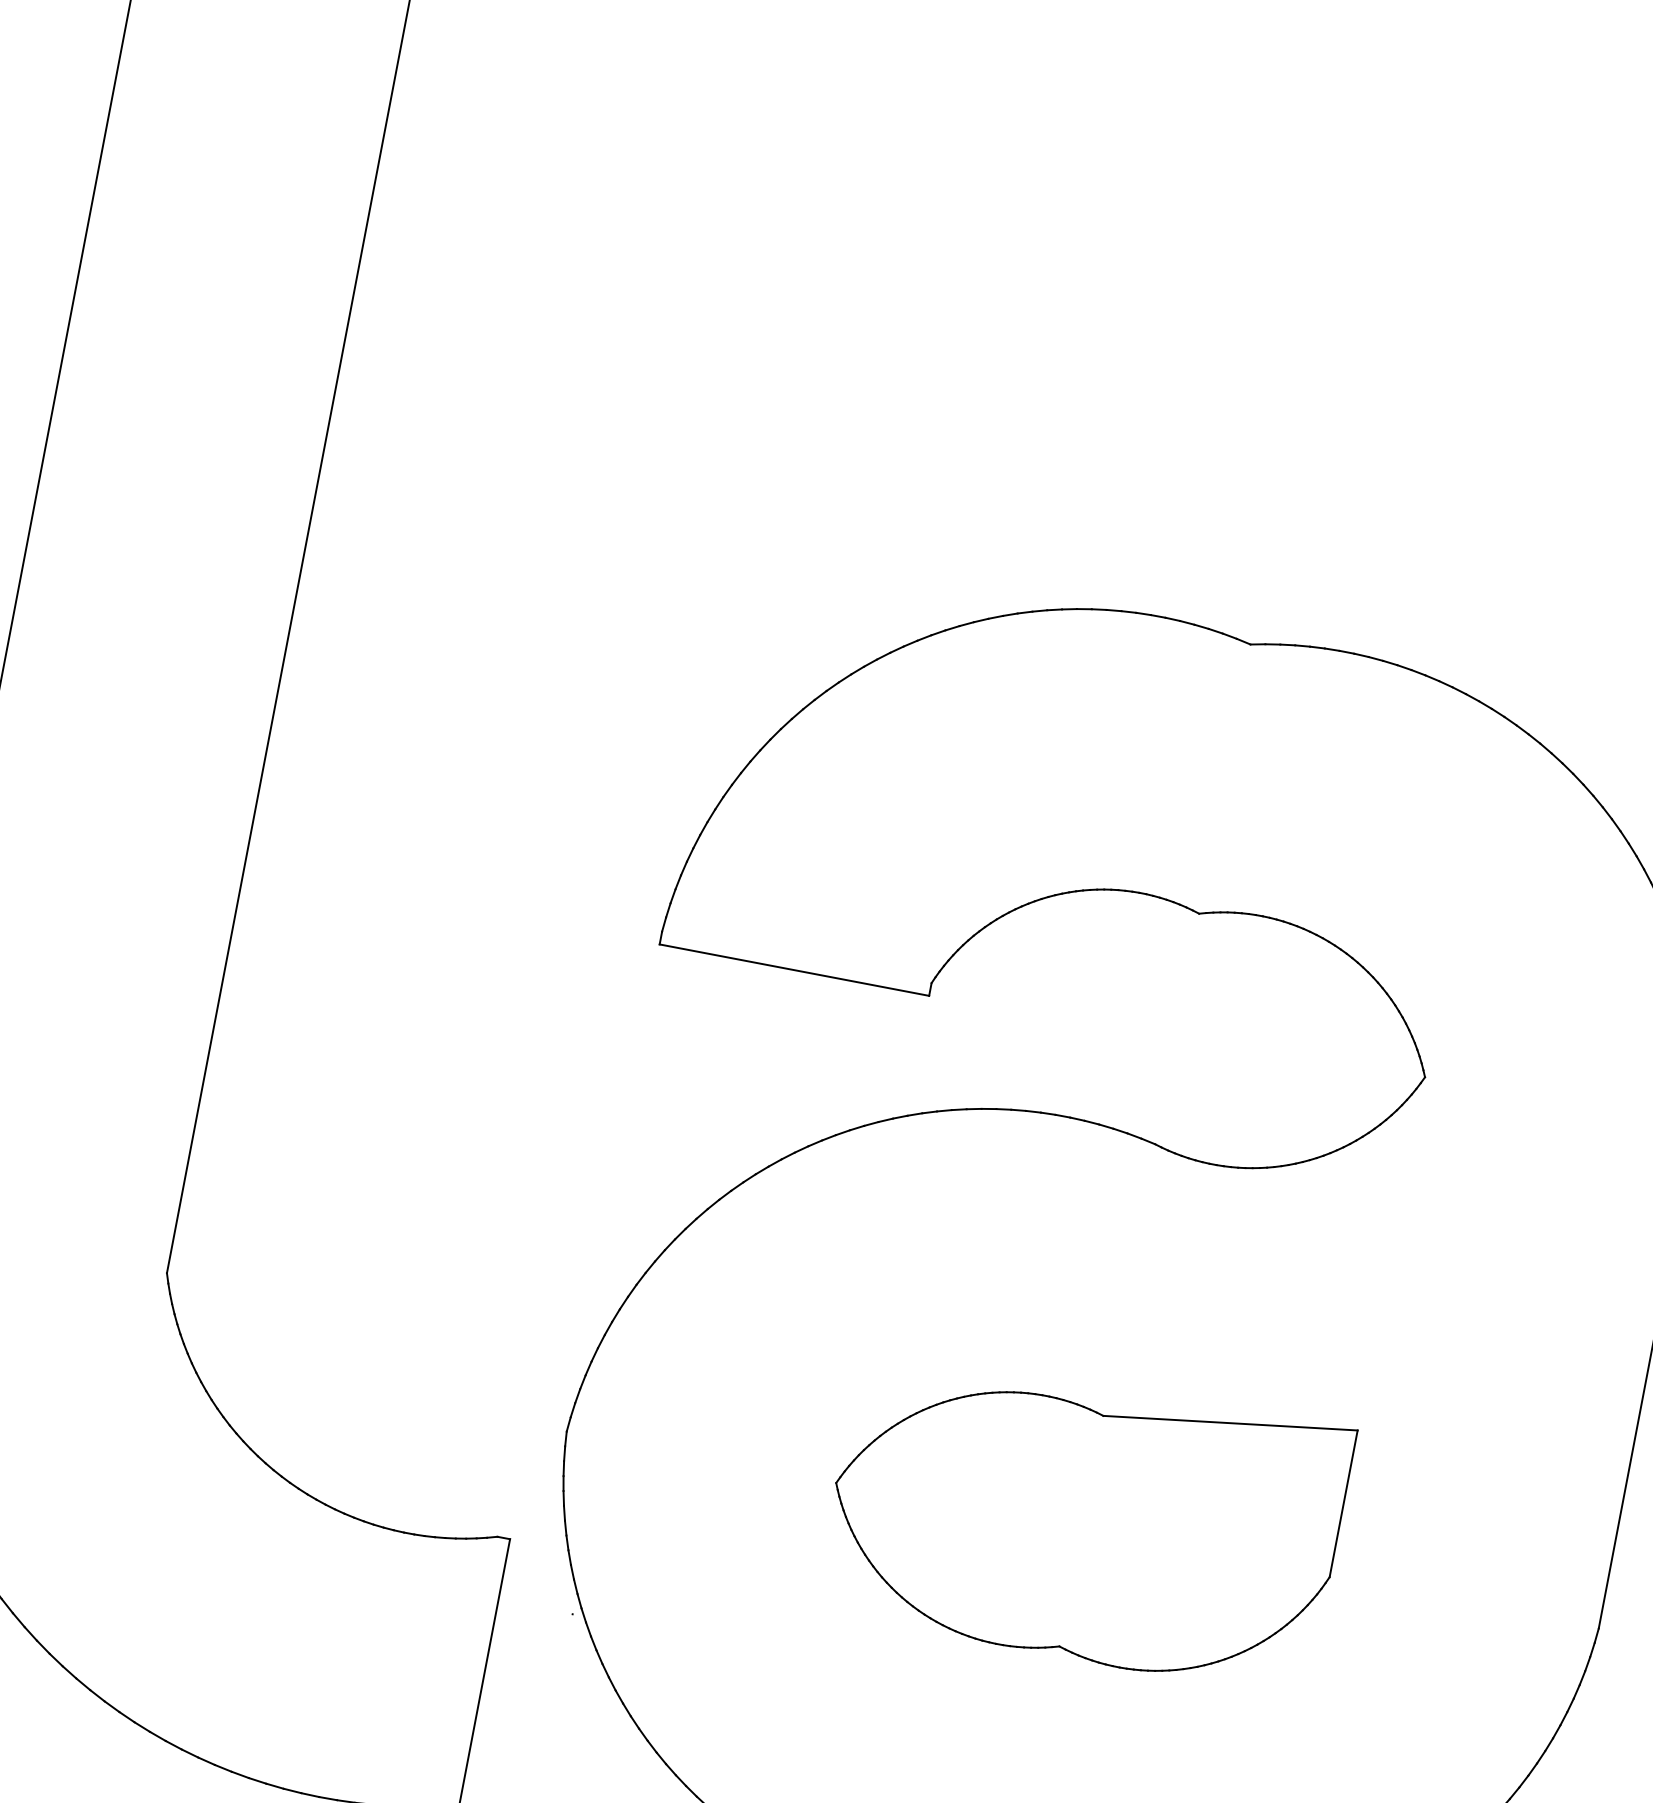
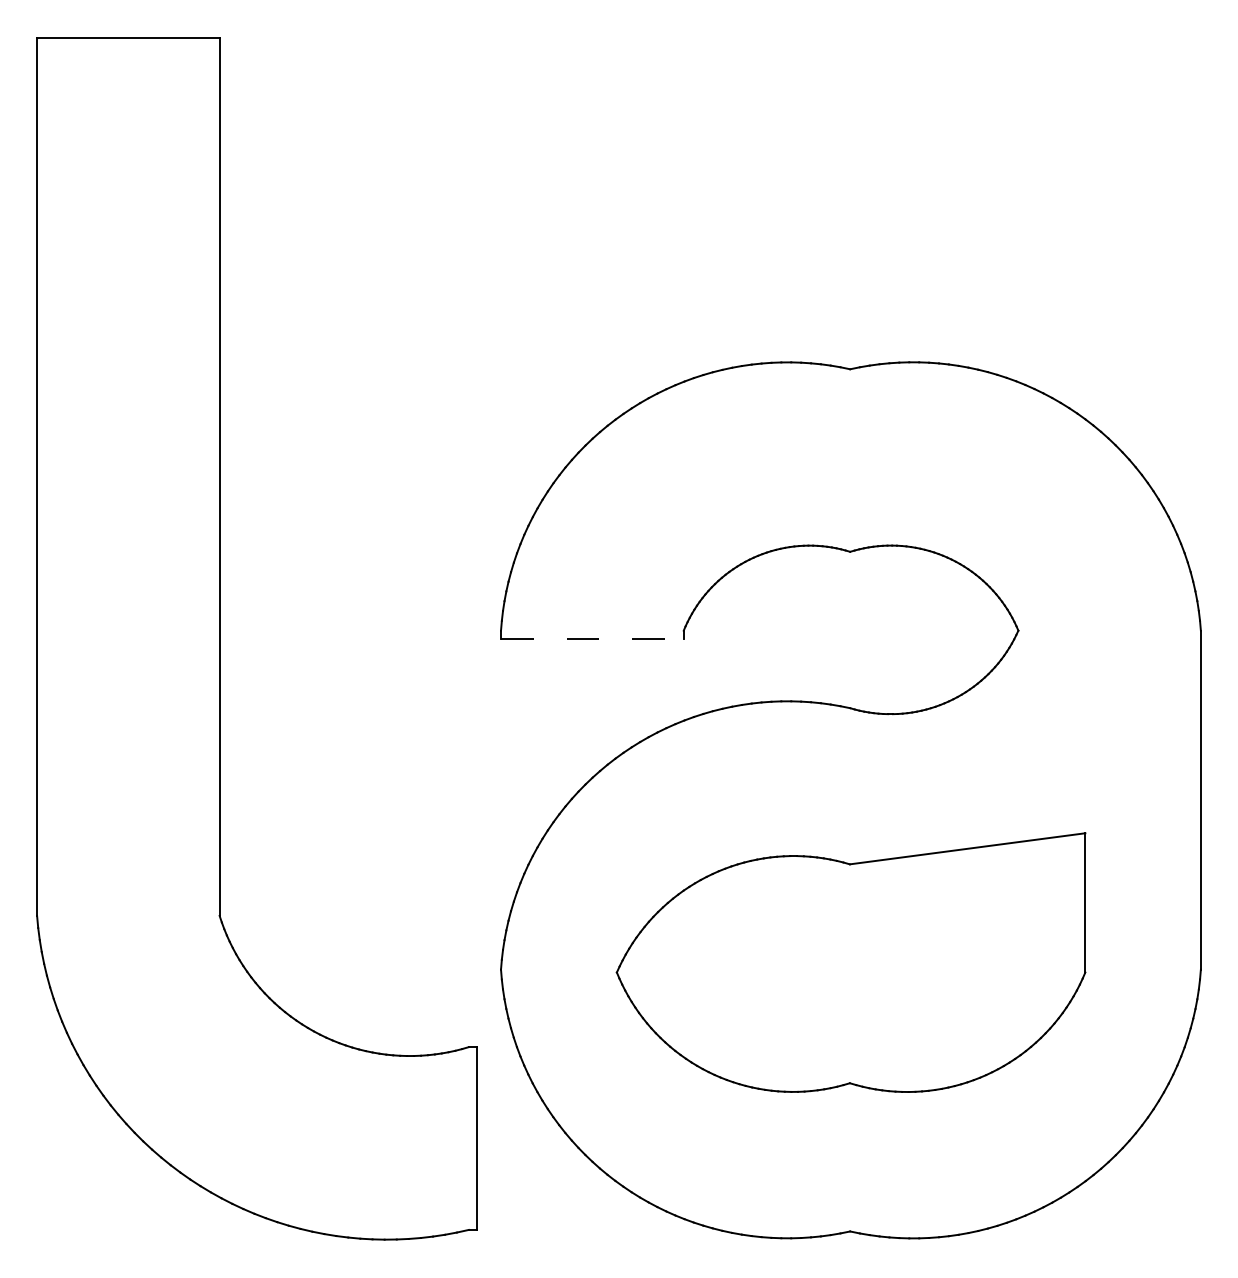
line: (794, 970) -> (592, 639), solid -> dashed
part: (1084, 1519) -> (850, 962), size x1.4

